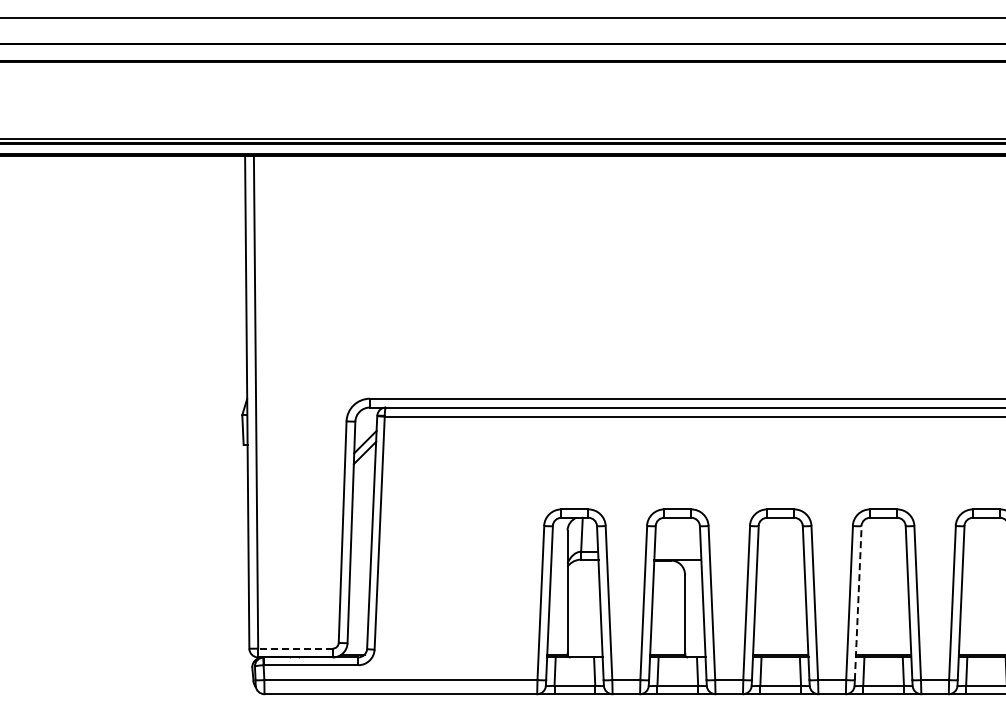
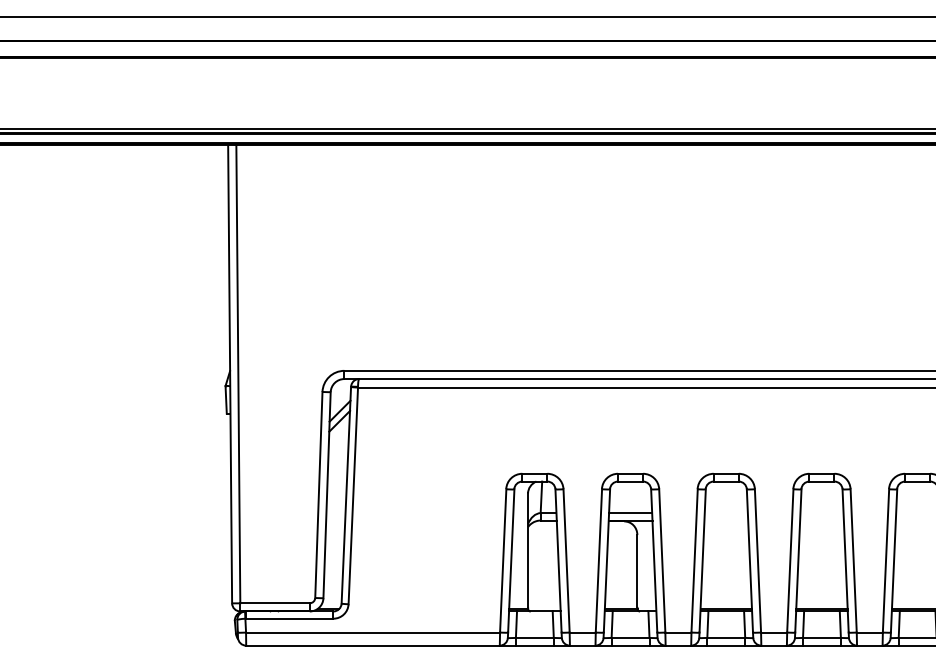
line: (677, 551) -> (630, 512), added
line: (858, 602) -> (798, 560), dashed -> solid
line: (295, 648) -> (275, 603), dashed -> solid

